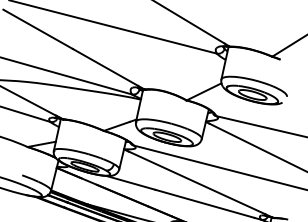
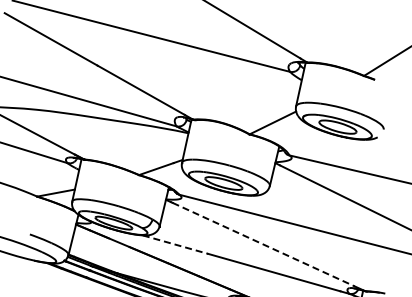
line: (131, 182) -> (175, 244), solid -> dashed
line: (197, 182) -> (264, 244), solid -> dashed

